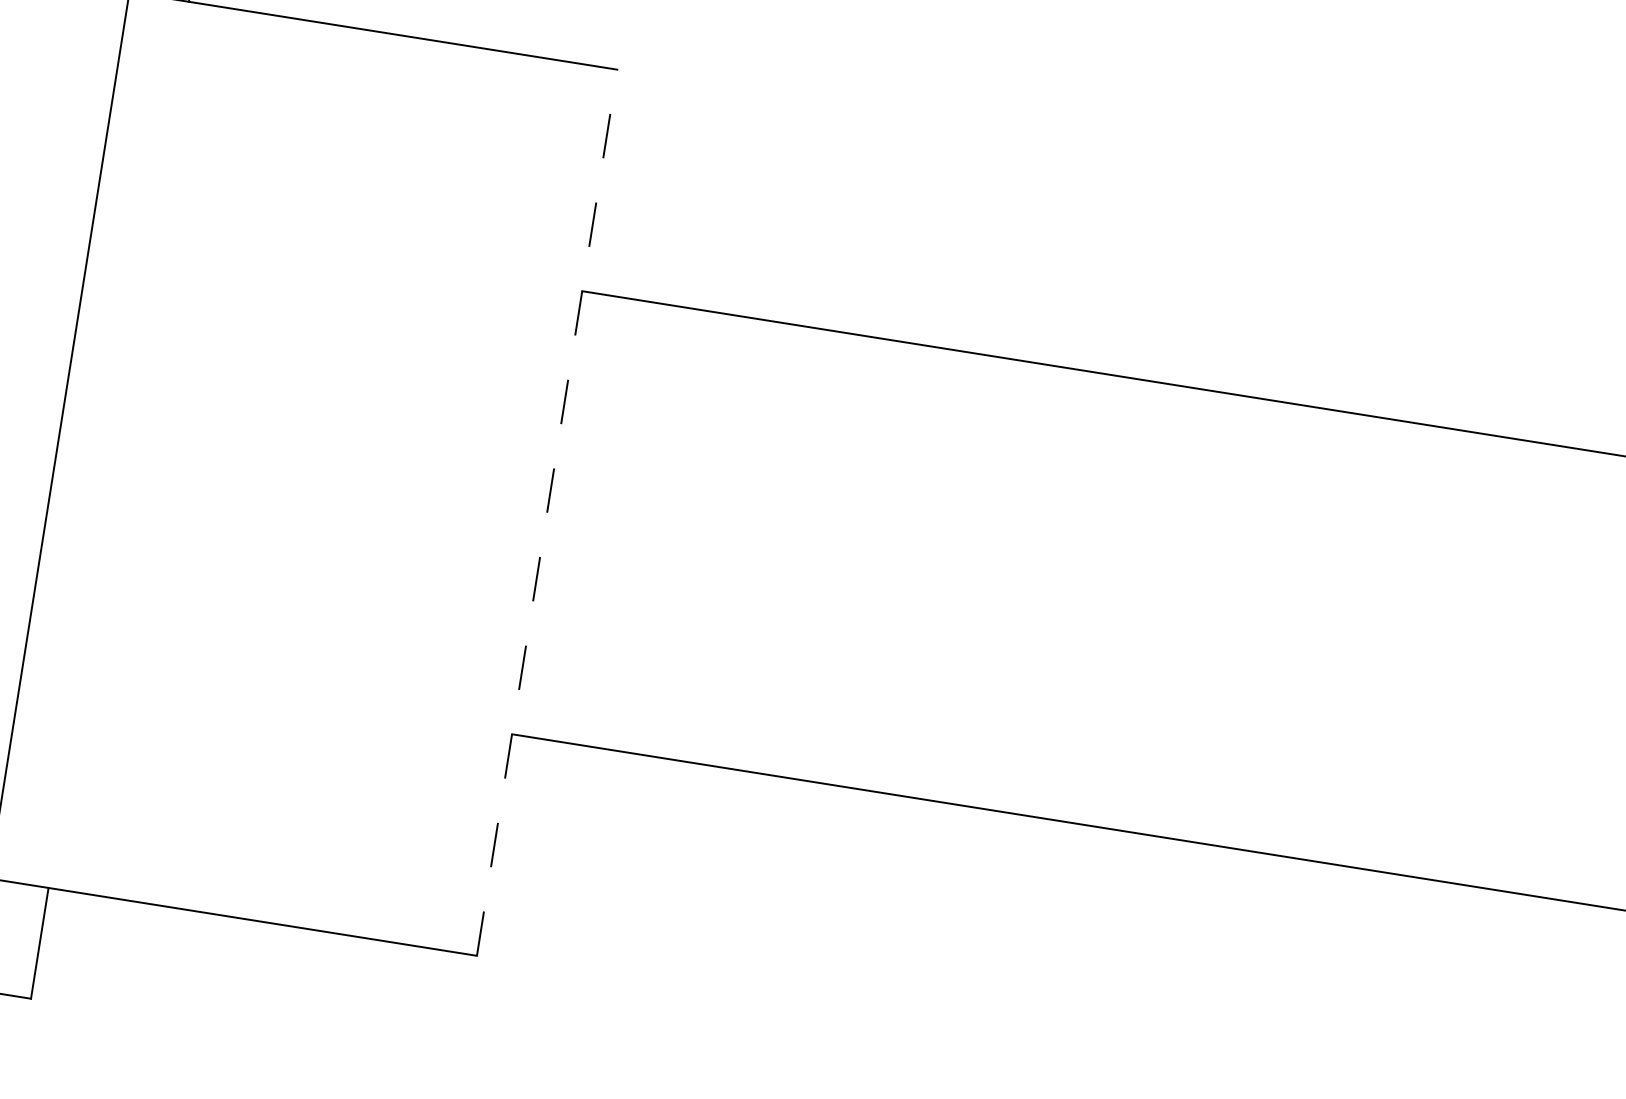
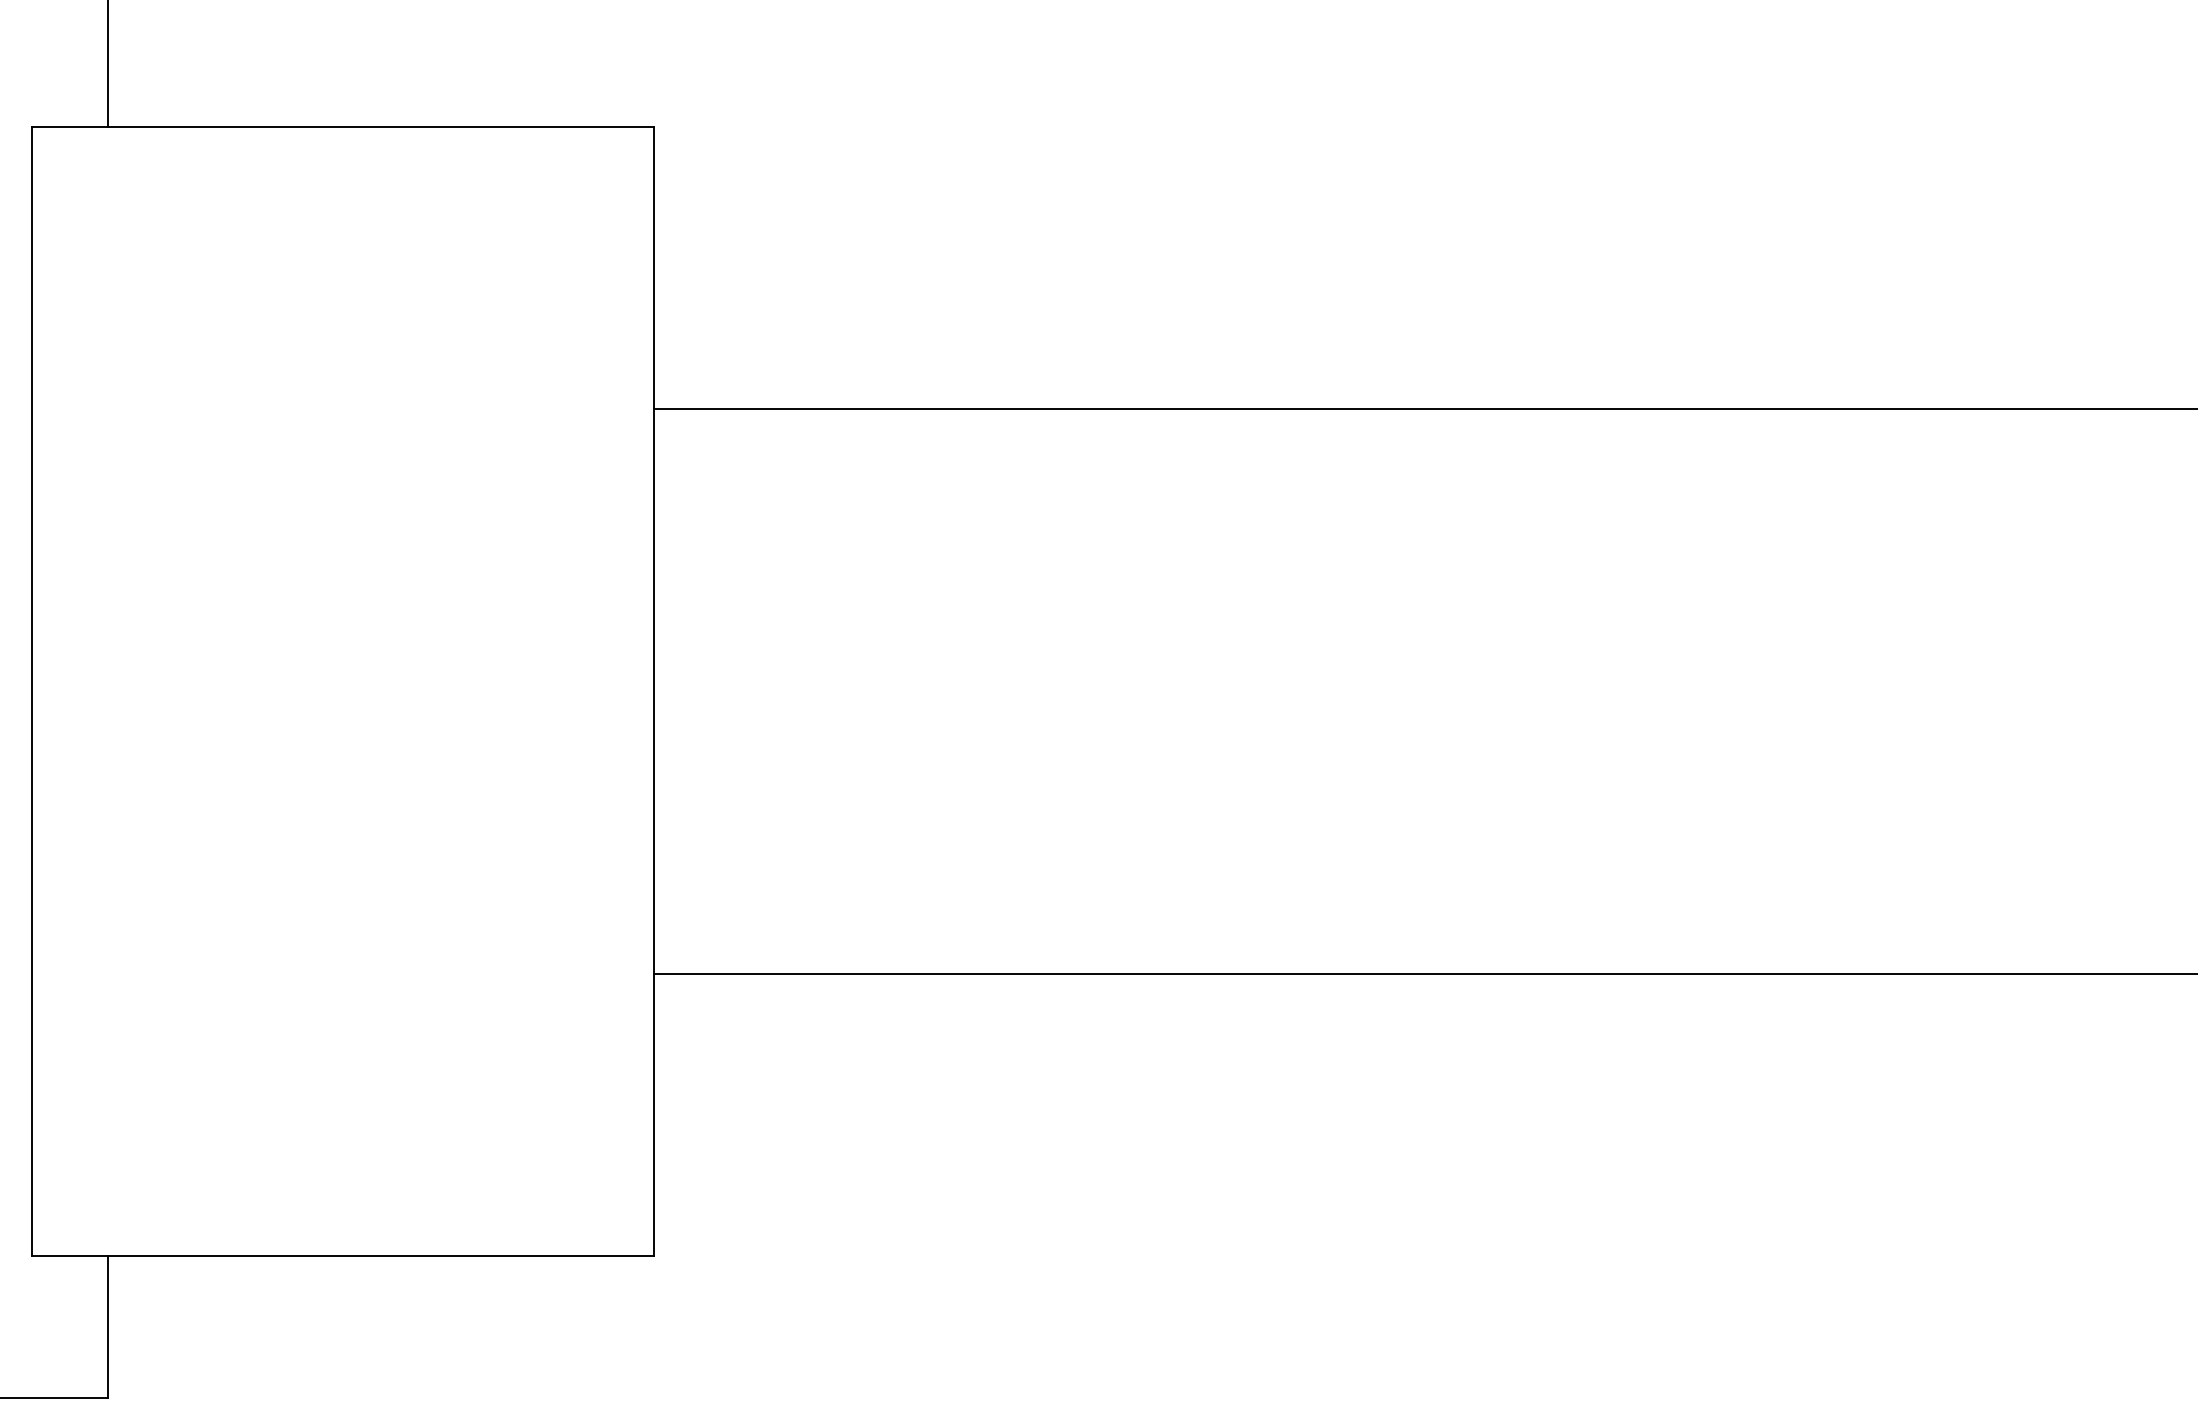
line: (547, 512) -> (654, 691), dashed -> solid

